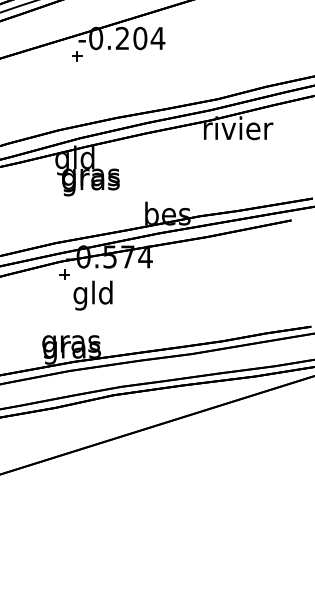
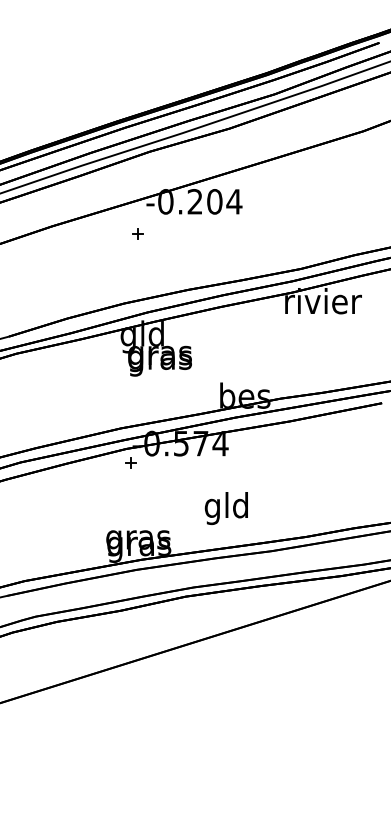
part: (76, 55) -> (137, 233), moved
text: (92, 295) -> (225, 508), moved

